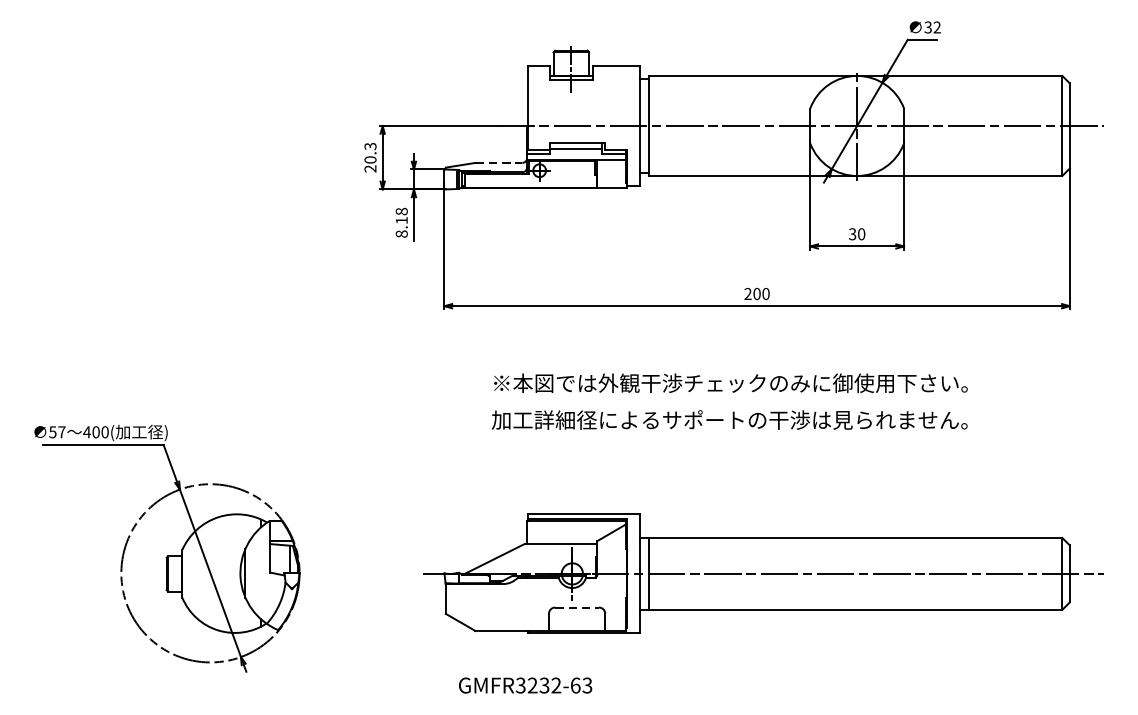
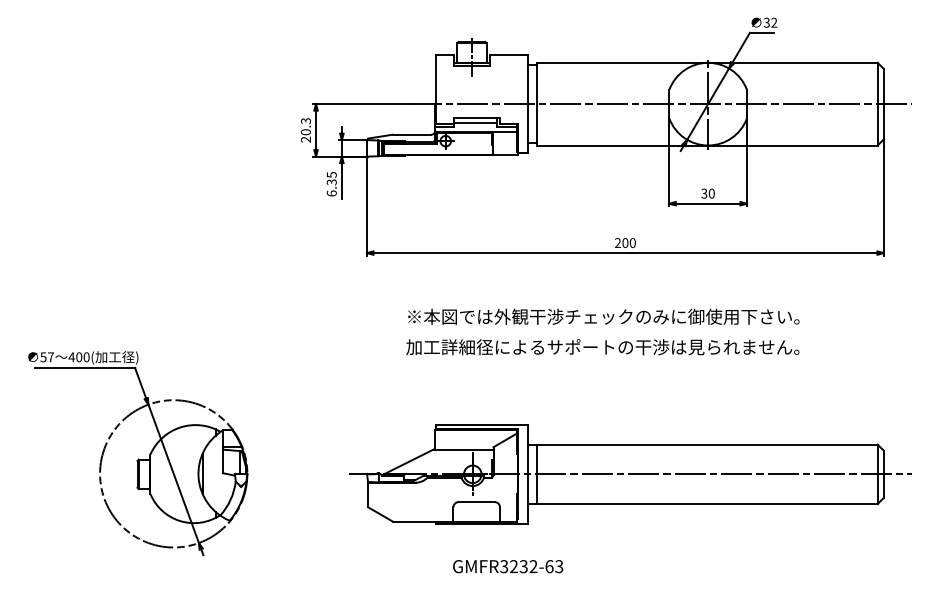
line: (499, 162) -> (412, 134), dashed -> solid
text: (401, 221) -> (331, 183), 8.18 -> 6.35
line: (578, 607) -> (477, 502), dashed -> solid
text: (526, 685) -> (508, 566), moved

